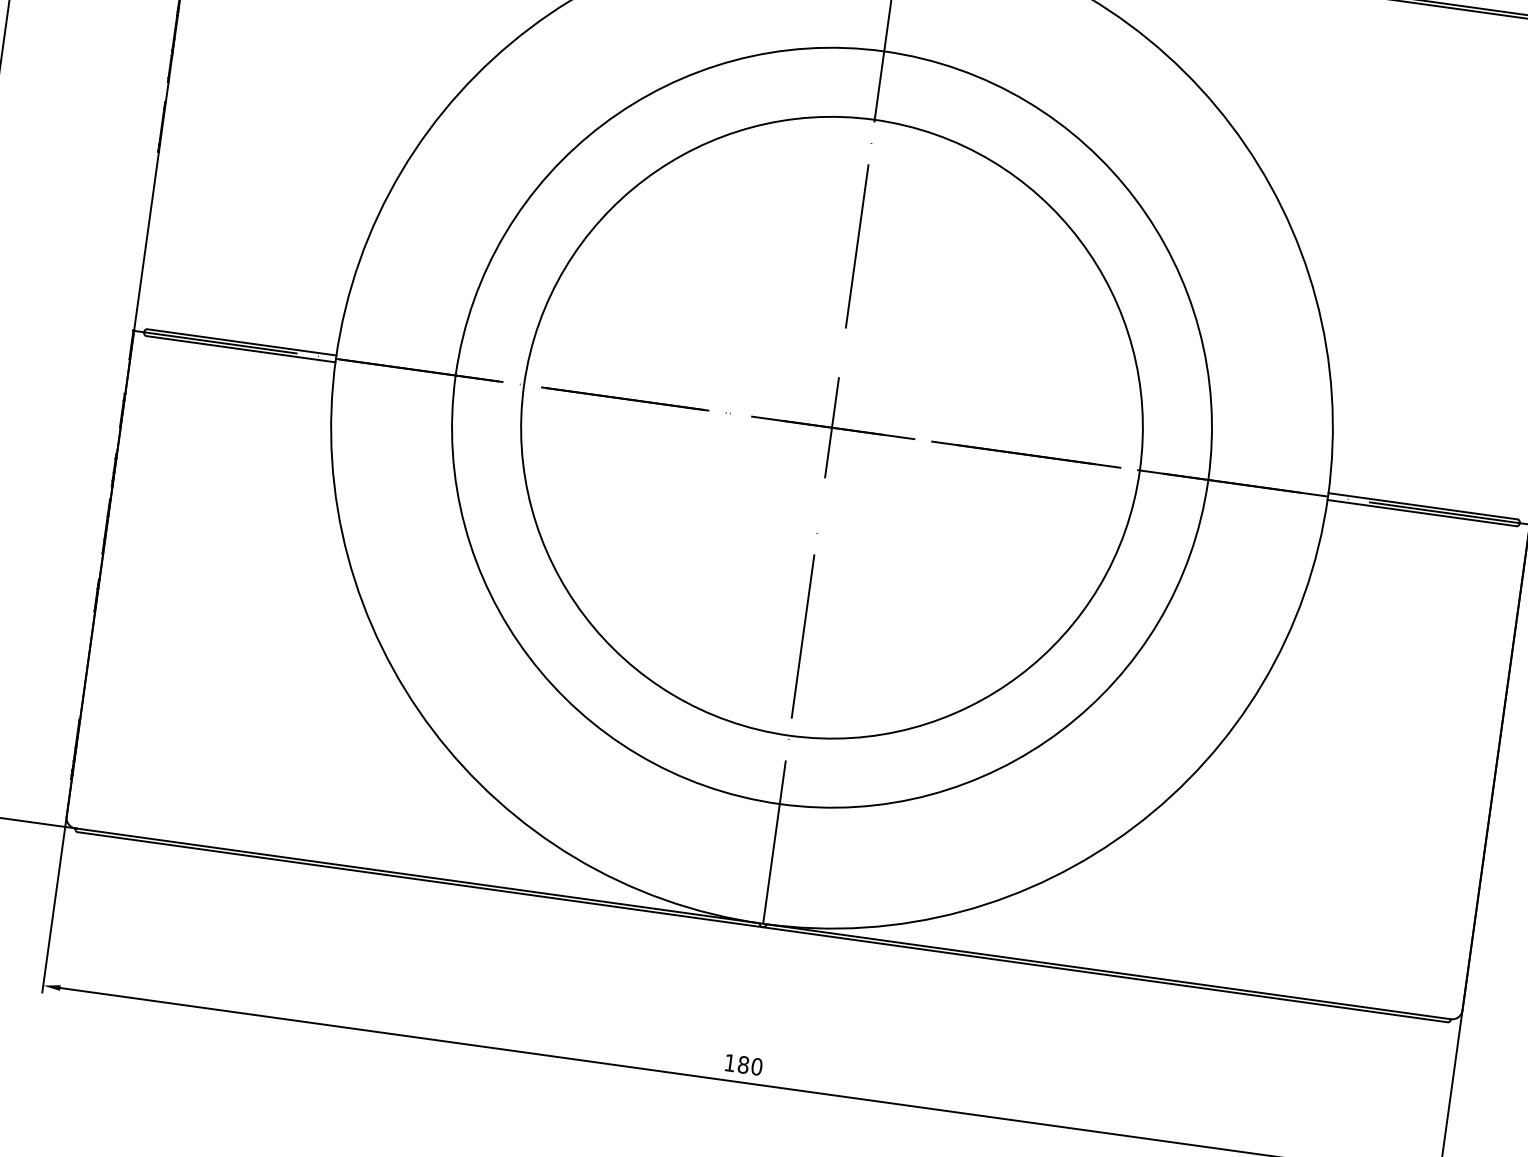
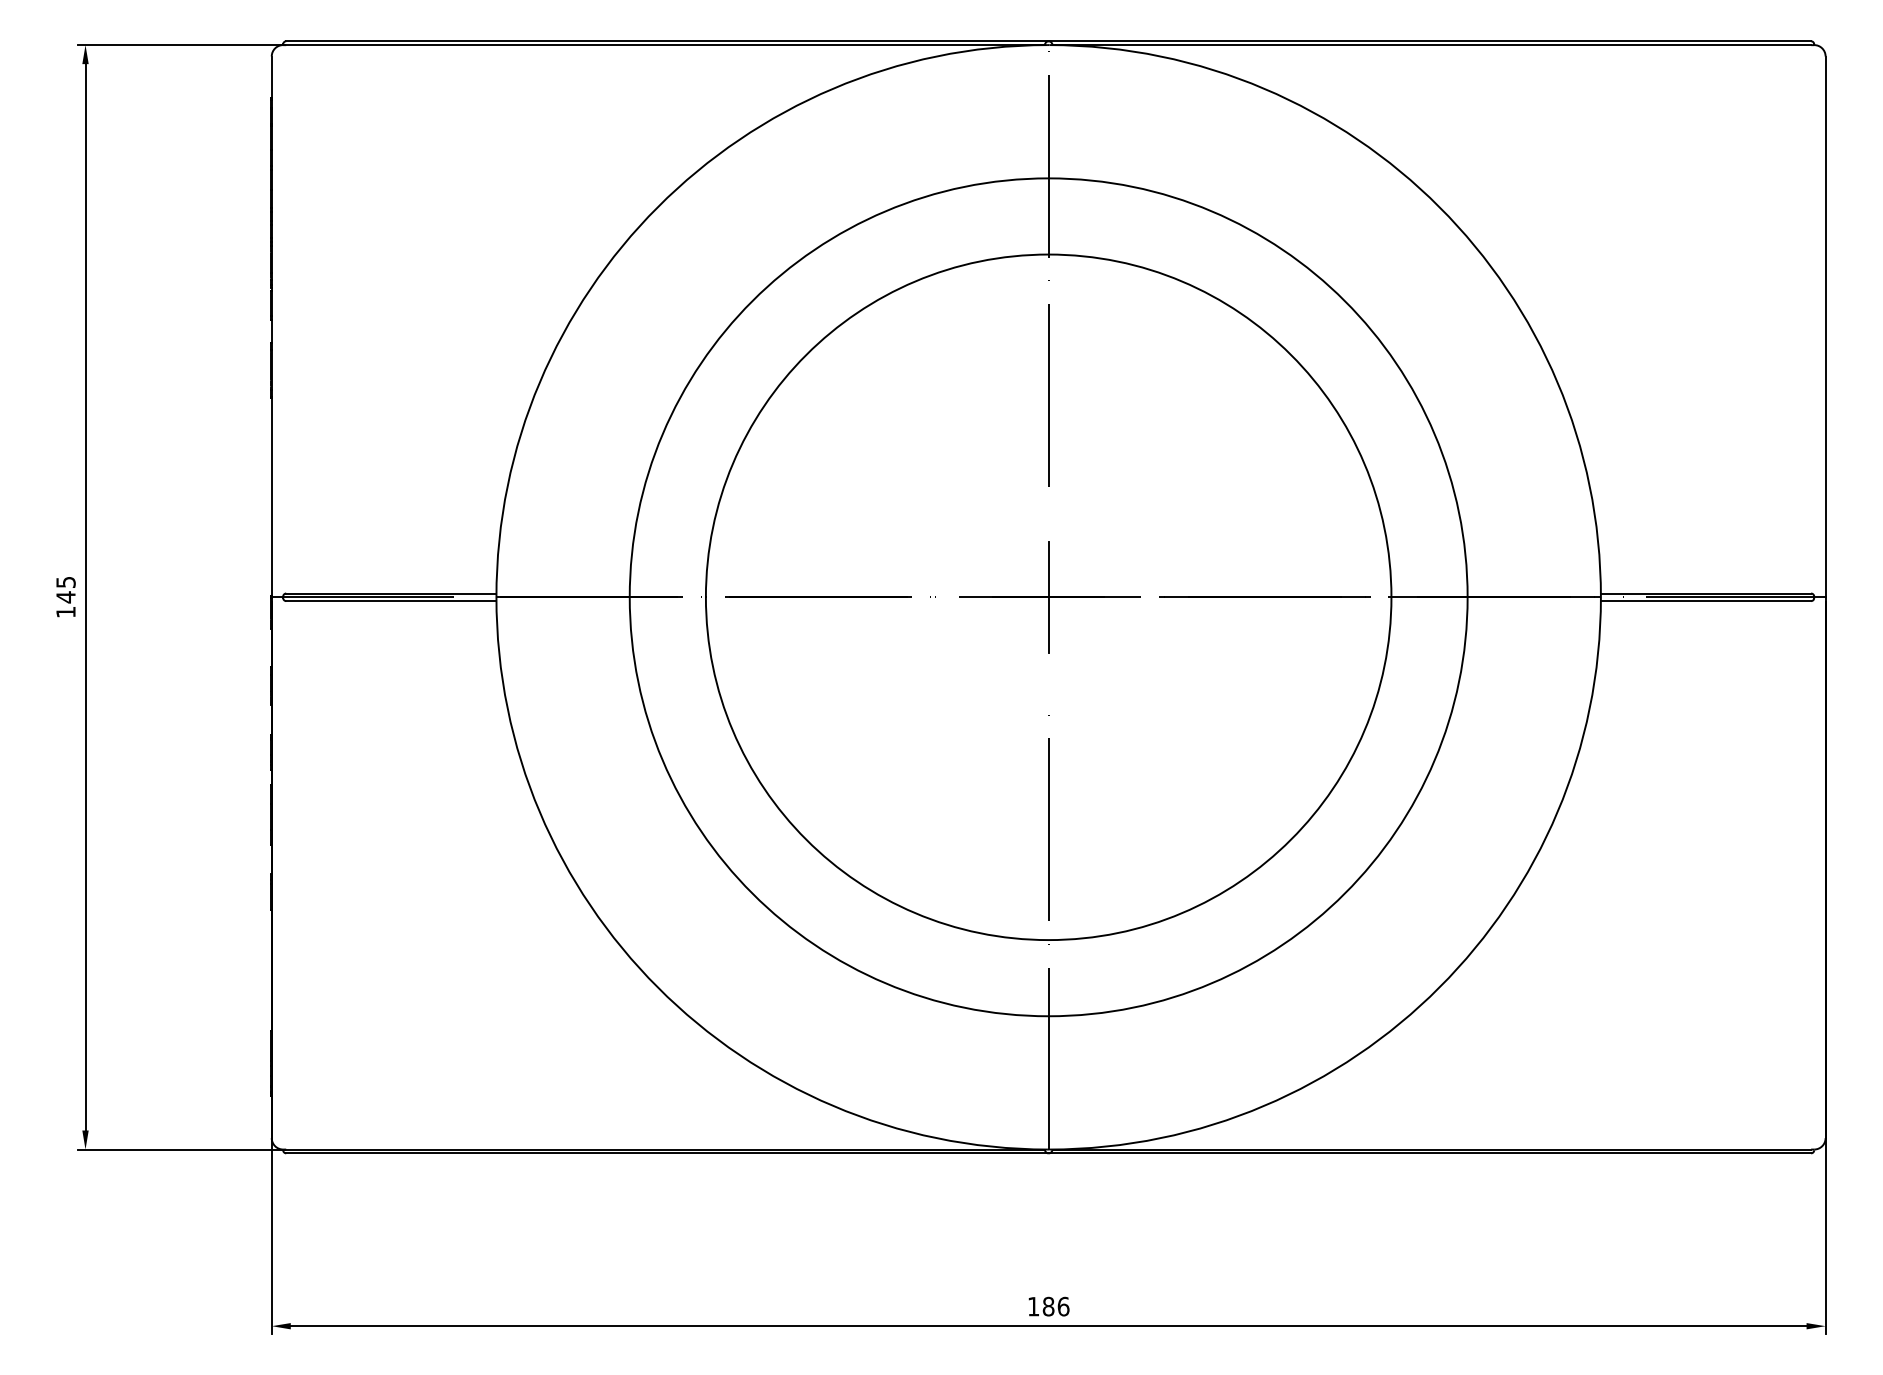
text: (756, 1066) -> (1063, 1306), 180 -> 186

